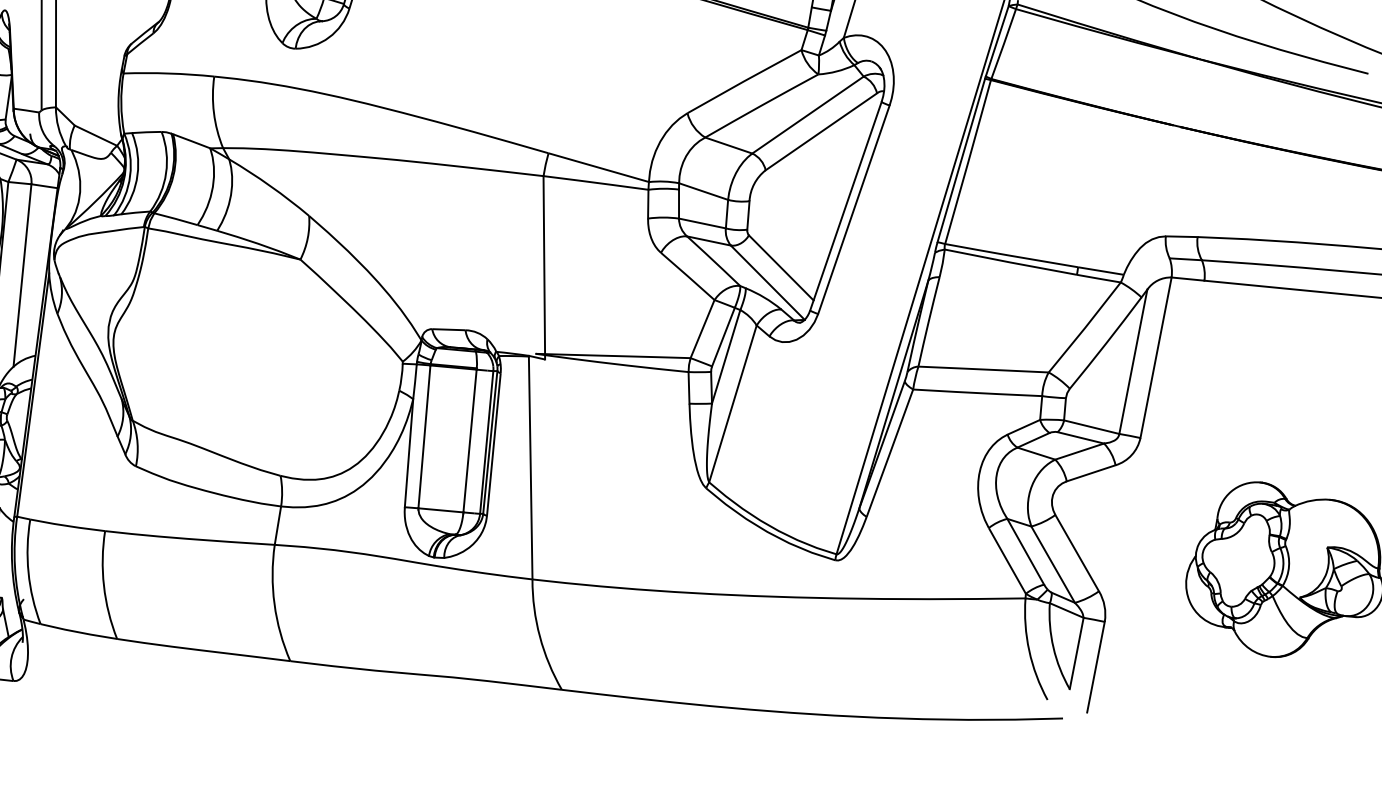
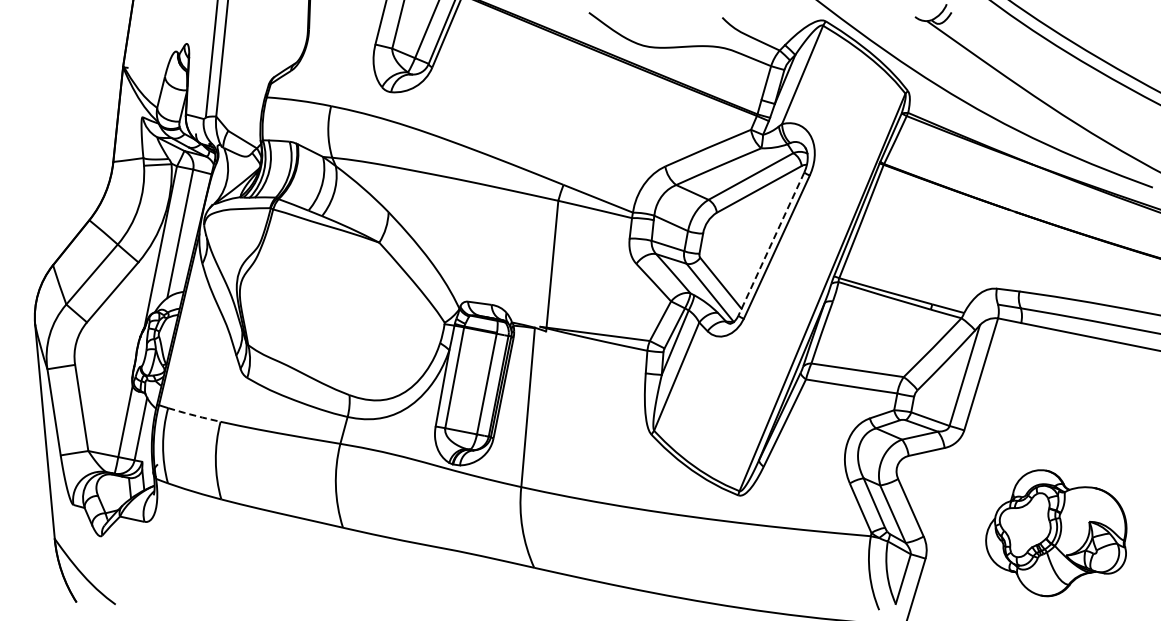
line: (846, 206) -> (771, 244), solid -> dashed
line: (67, 526) -> (194, 415), solid -> dashed

